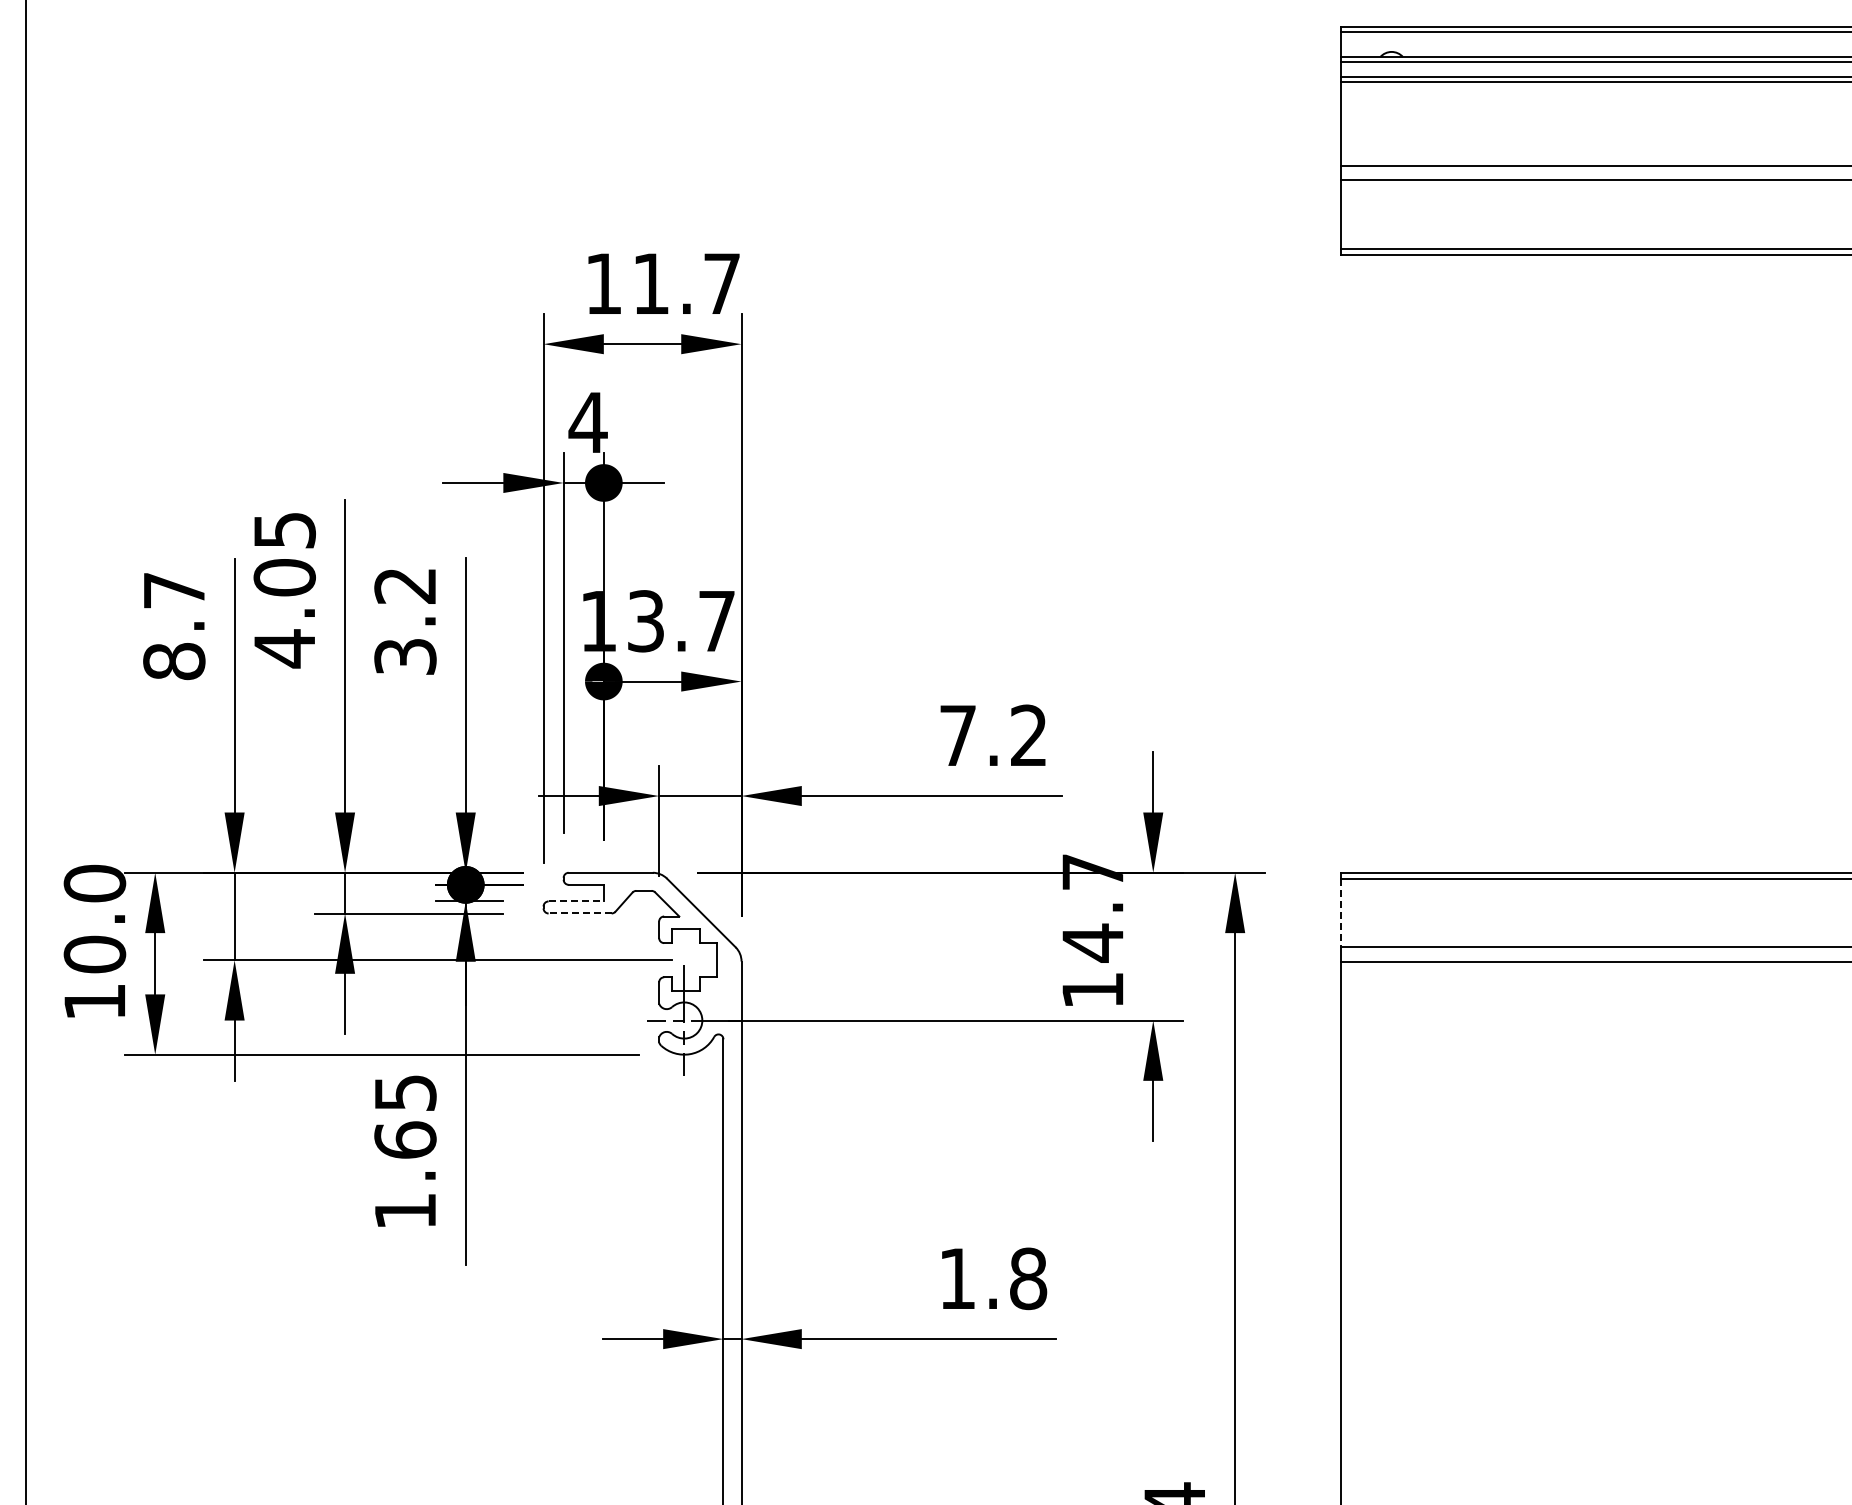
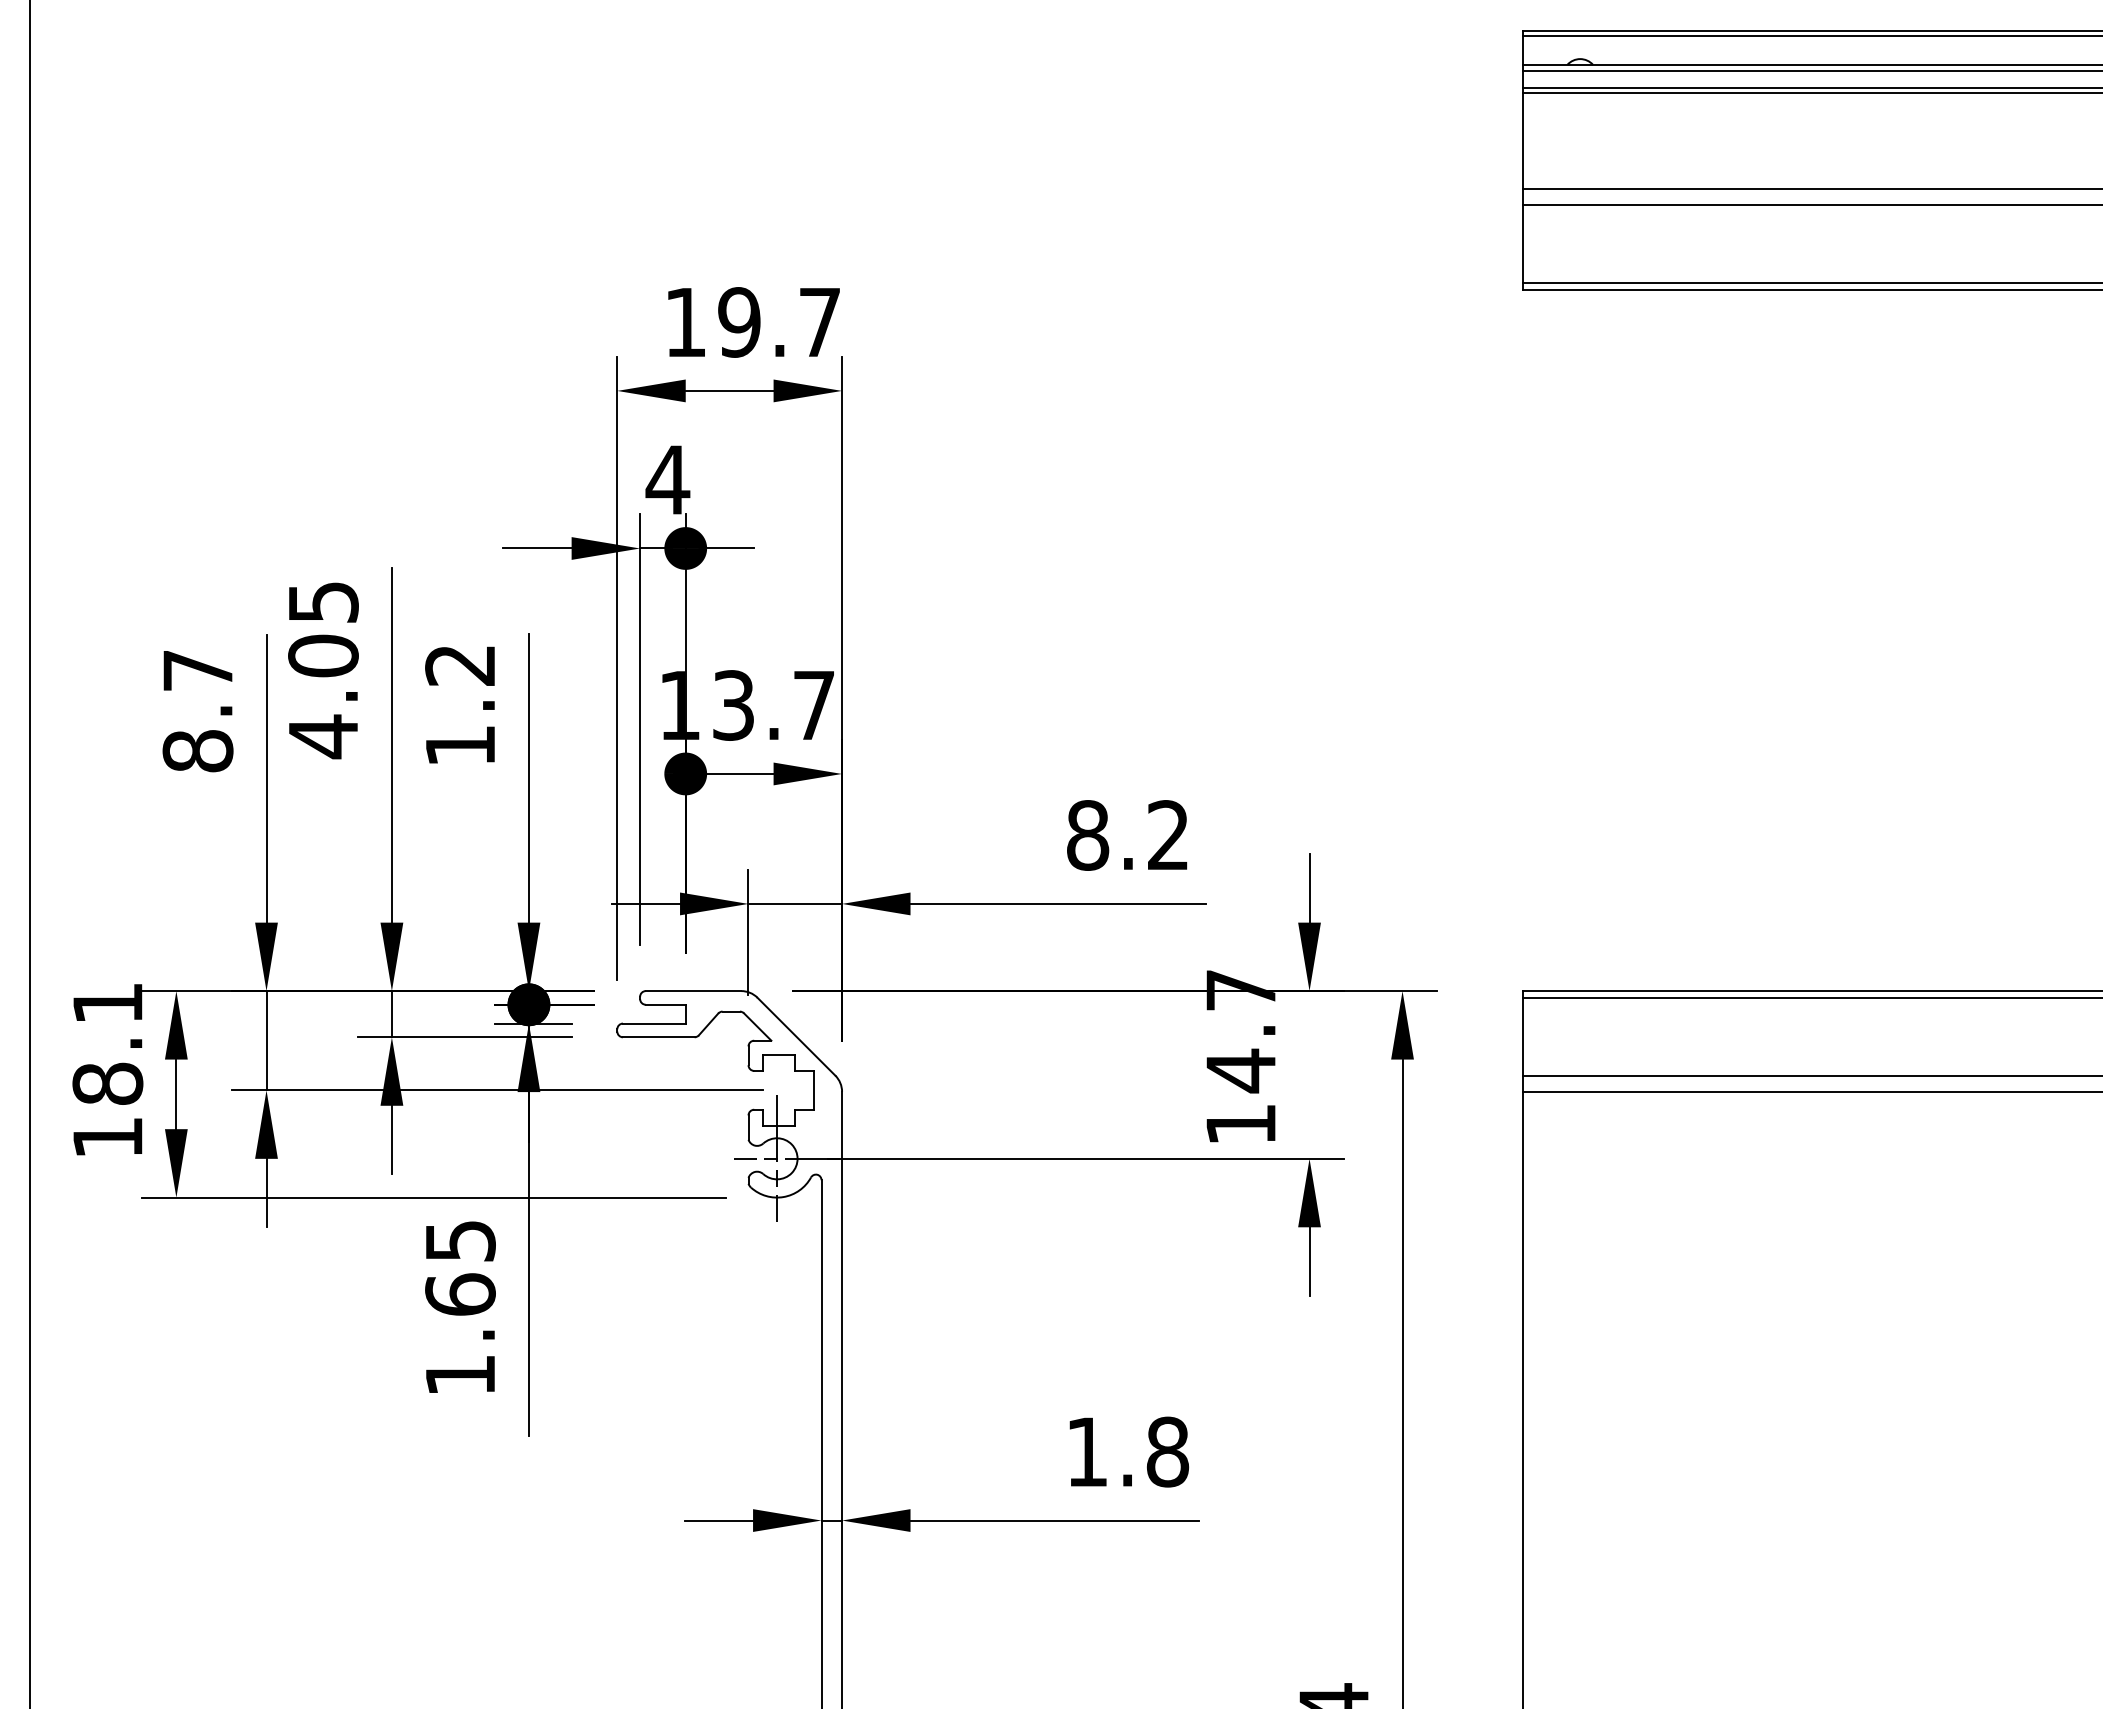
text: (650, 283) -> (738, 321), 11.7 -> 19.7
text: (405, 656) -> (460, 745), 3.2 -> 1.2
text: (957, 735) -> (1087, 835), 7.2 -> 8.2
line: (576, 901) -> (654, 1023), dashed -> solid
line: (580, 913) -> (659, 1037), dashed -> solid
line: (1341, 913) -> (1523, 1037), dashed -> solid
text: (94, 918) -> (107, 1042), 10.0 -> 18.1

